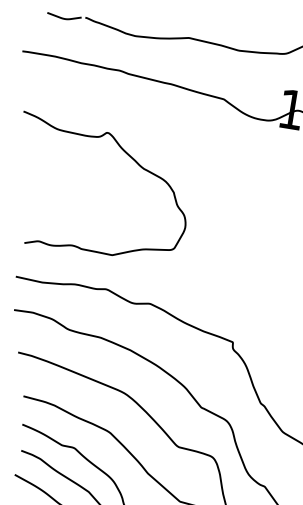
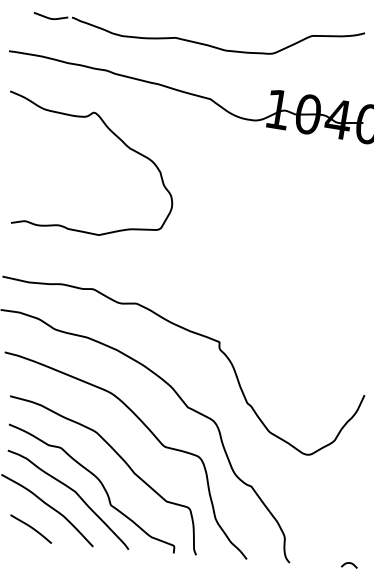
curve: (129, 157) -> (116, 137), moved

